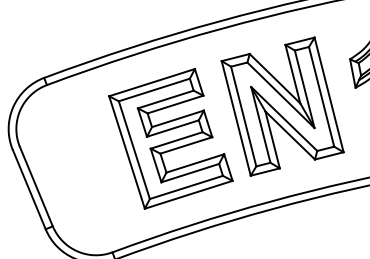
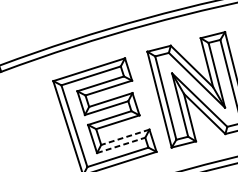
line: (194, 163) -> (124, 137), solid -> dashed
line: (190, 172) -> (121, 144), solid -> dashed

